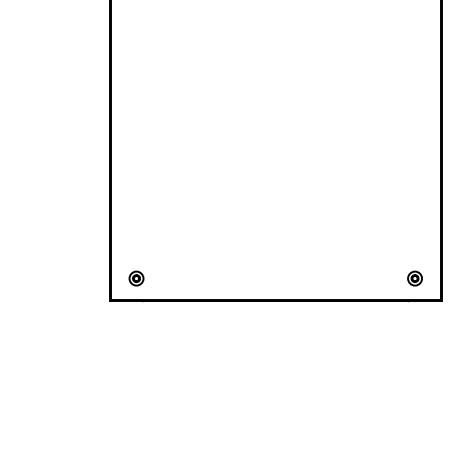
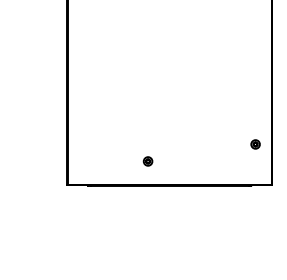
part: (135, 278) -> (147, 161), moved
part: (414, 278) -> (255, 144), moved

